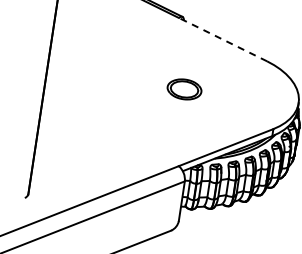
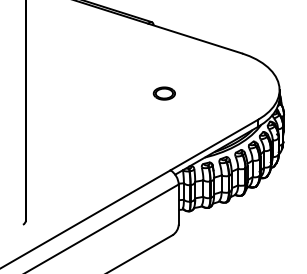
line: (222, 39) -> (194, 38), dashed -> solid
part: (183, 89) -> (163, 93), size x0.62

